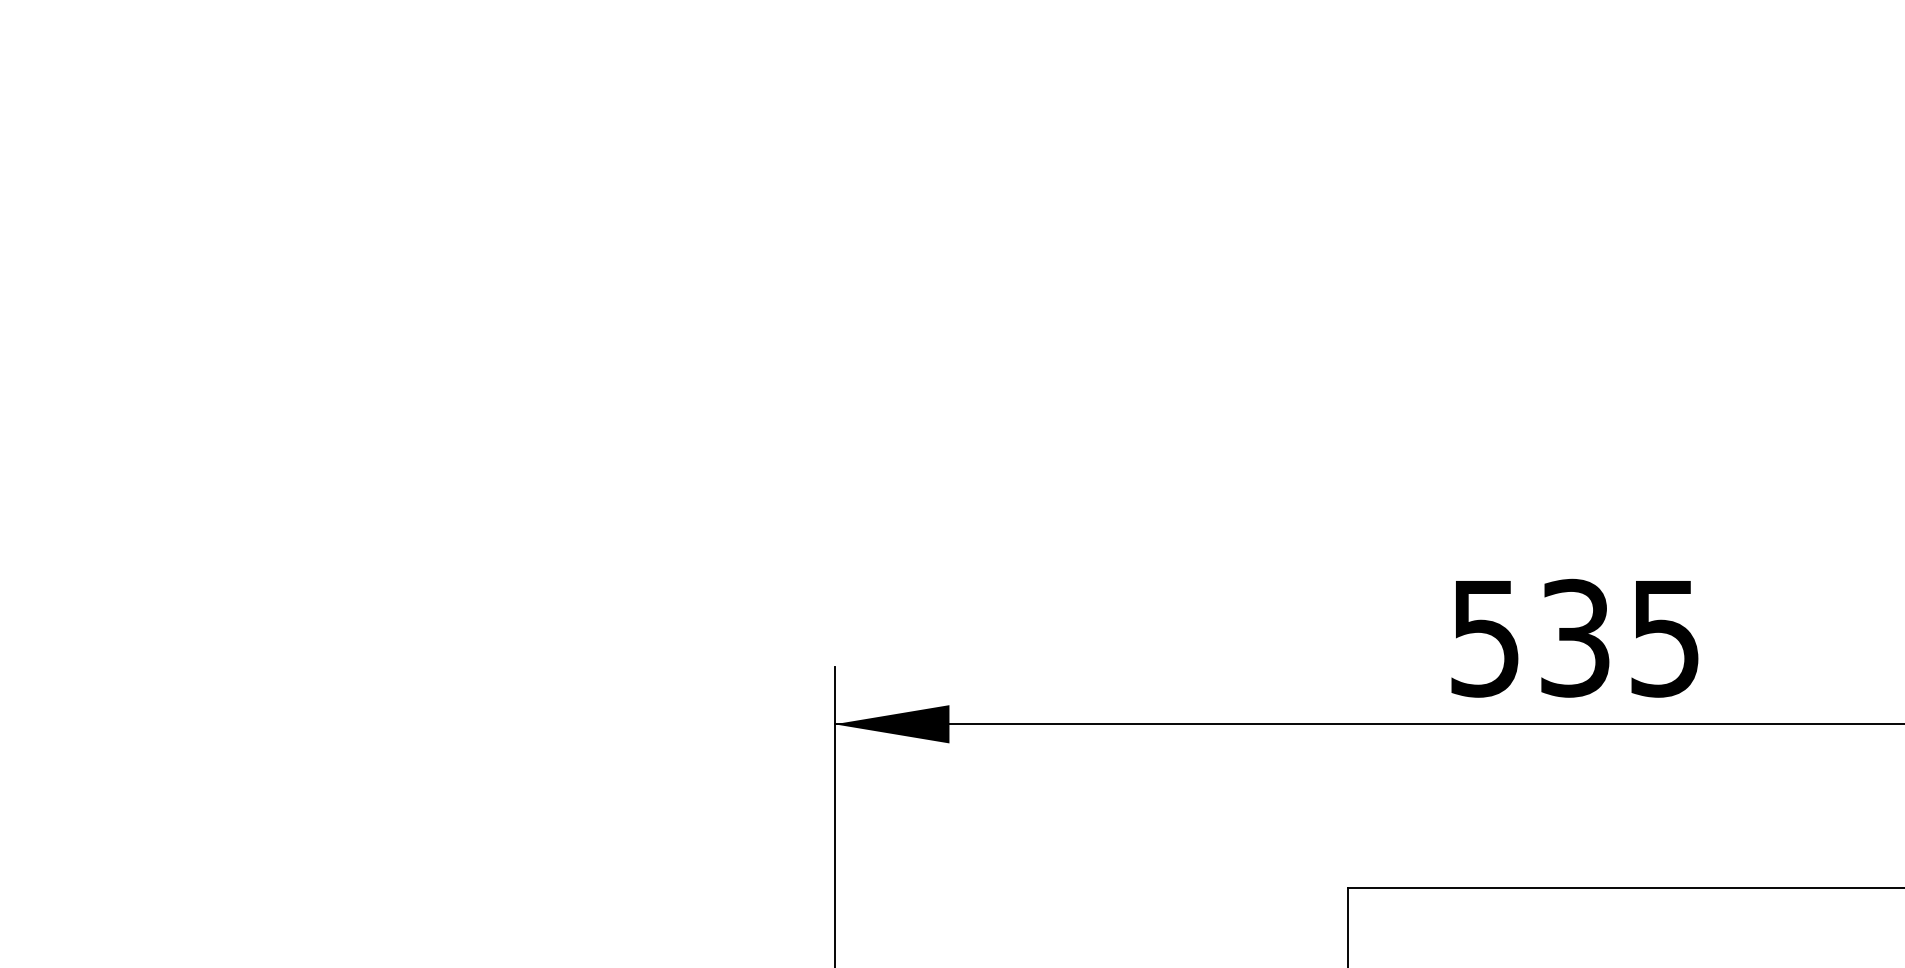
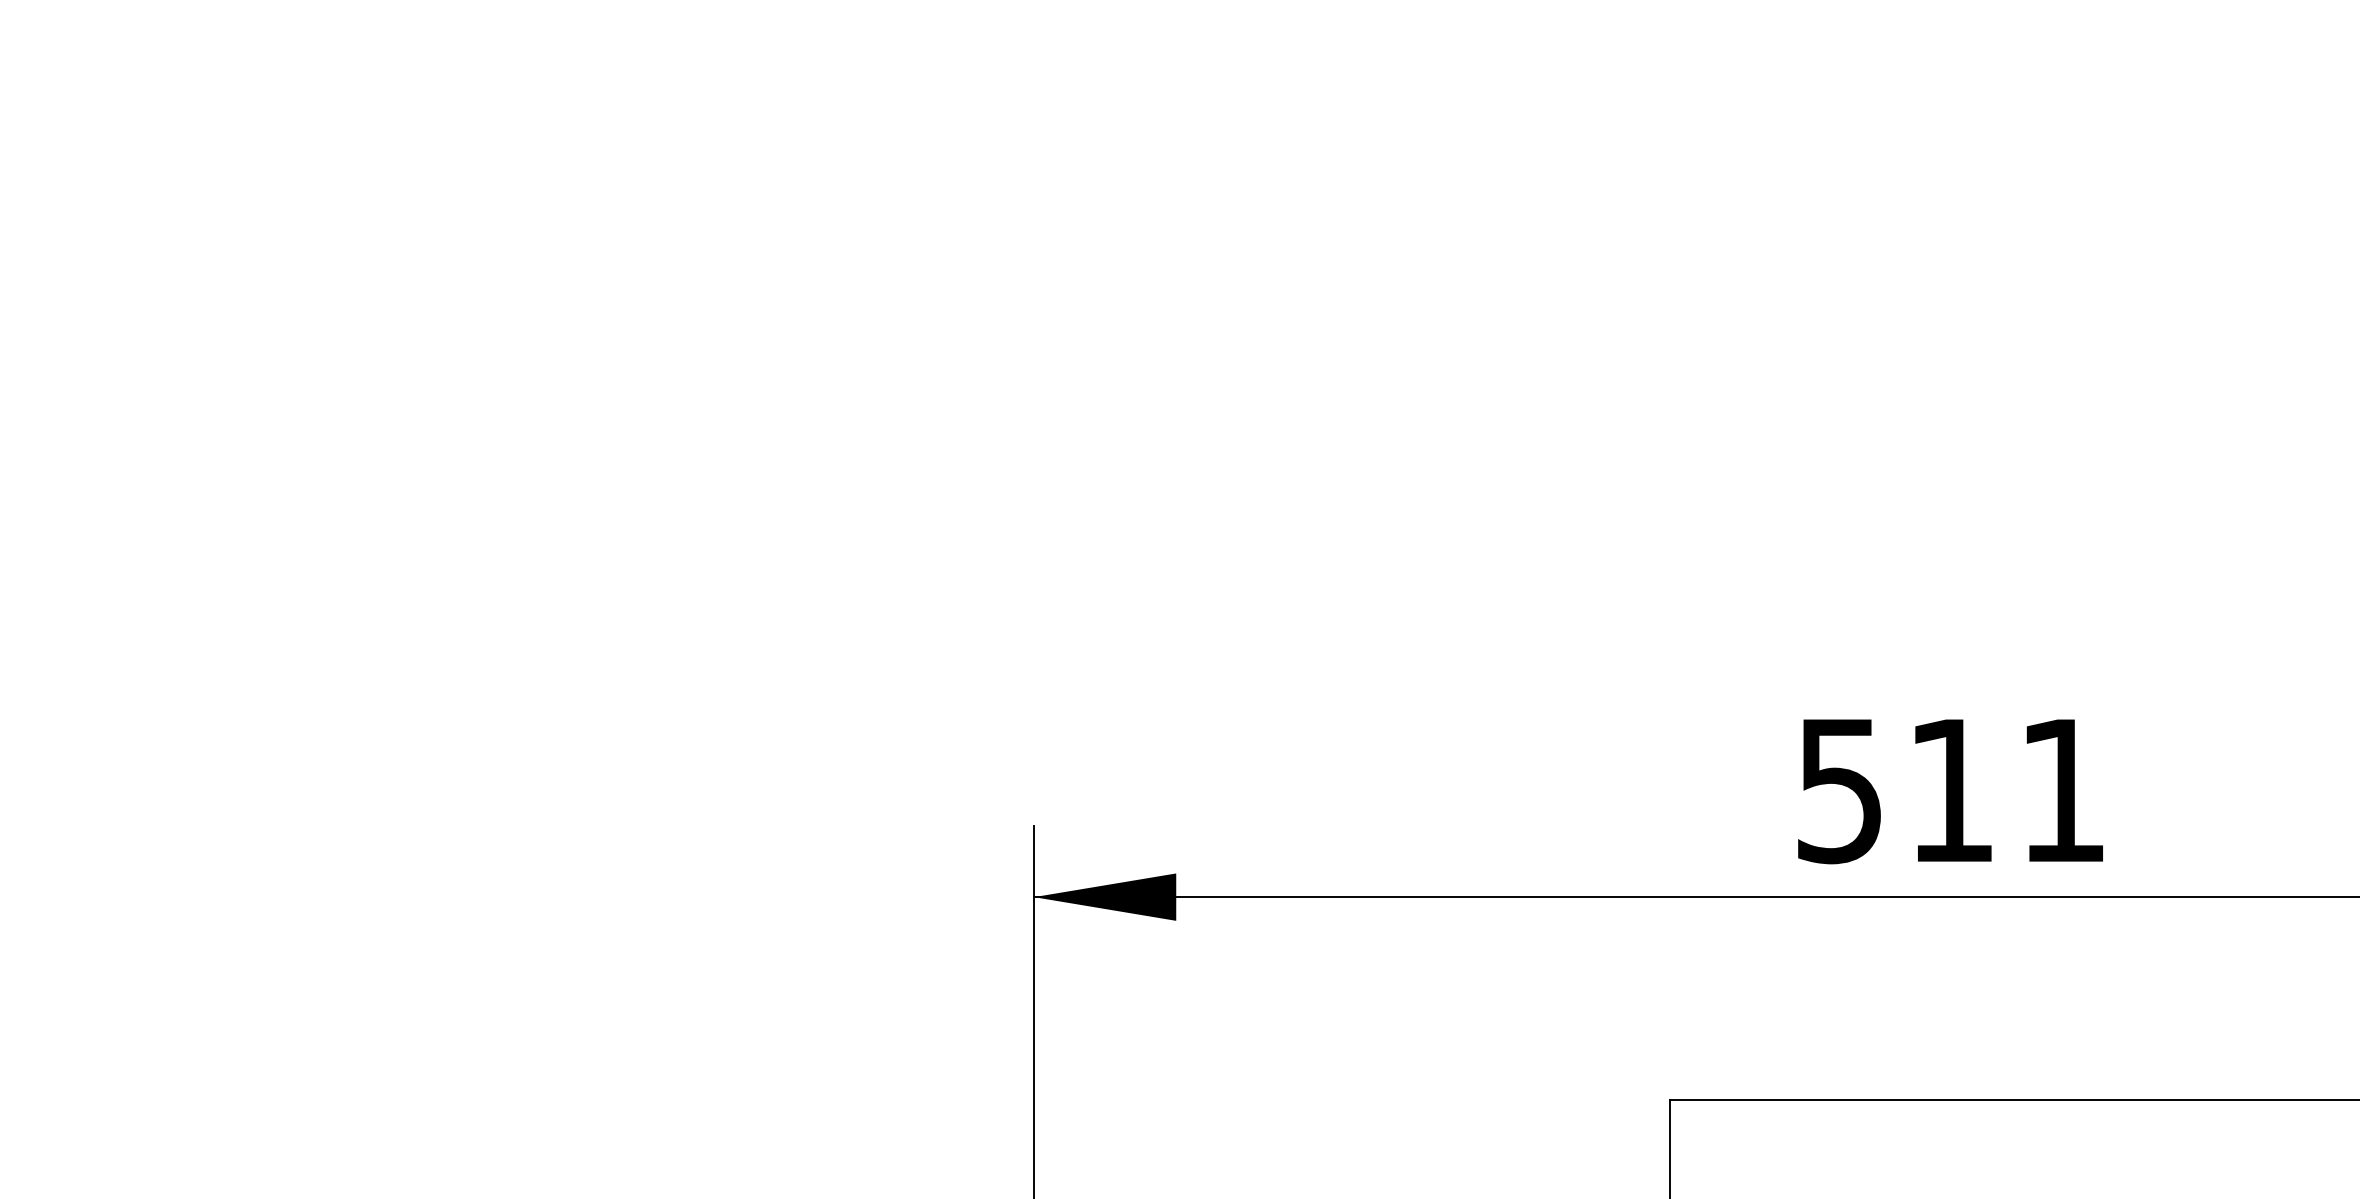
text: (1619, 638) -> (2006, 790), 535 -> 511

